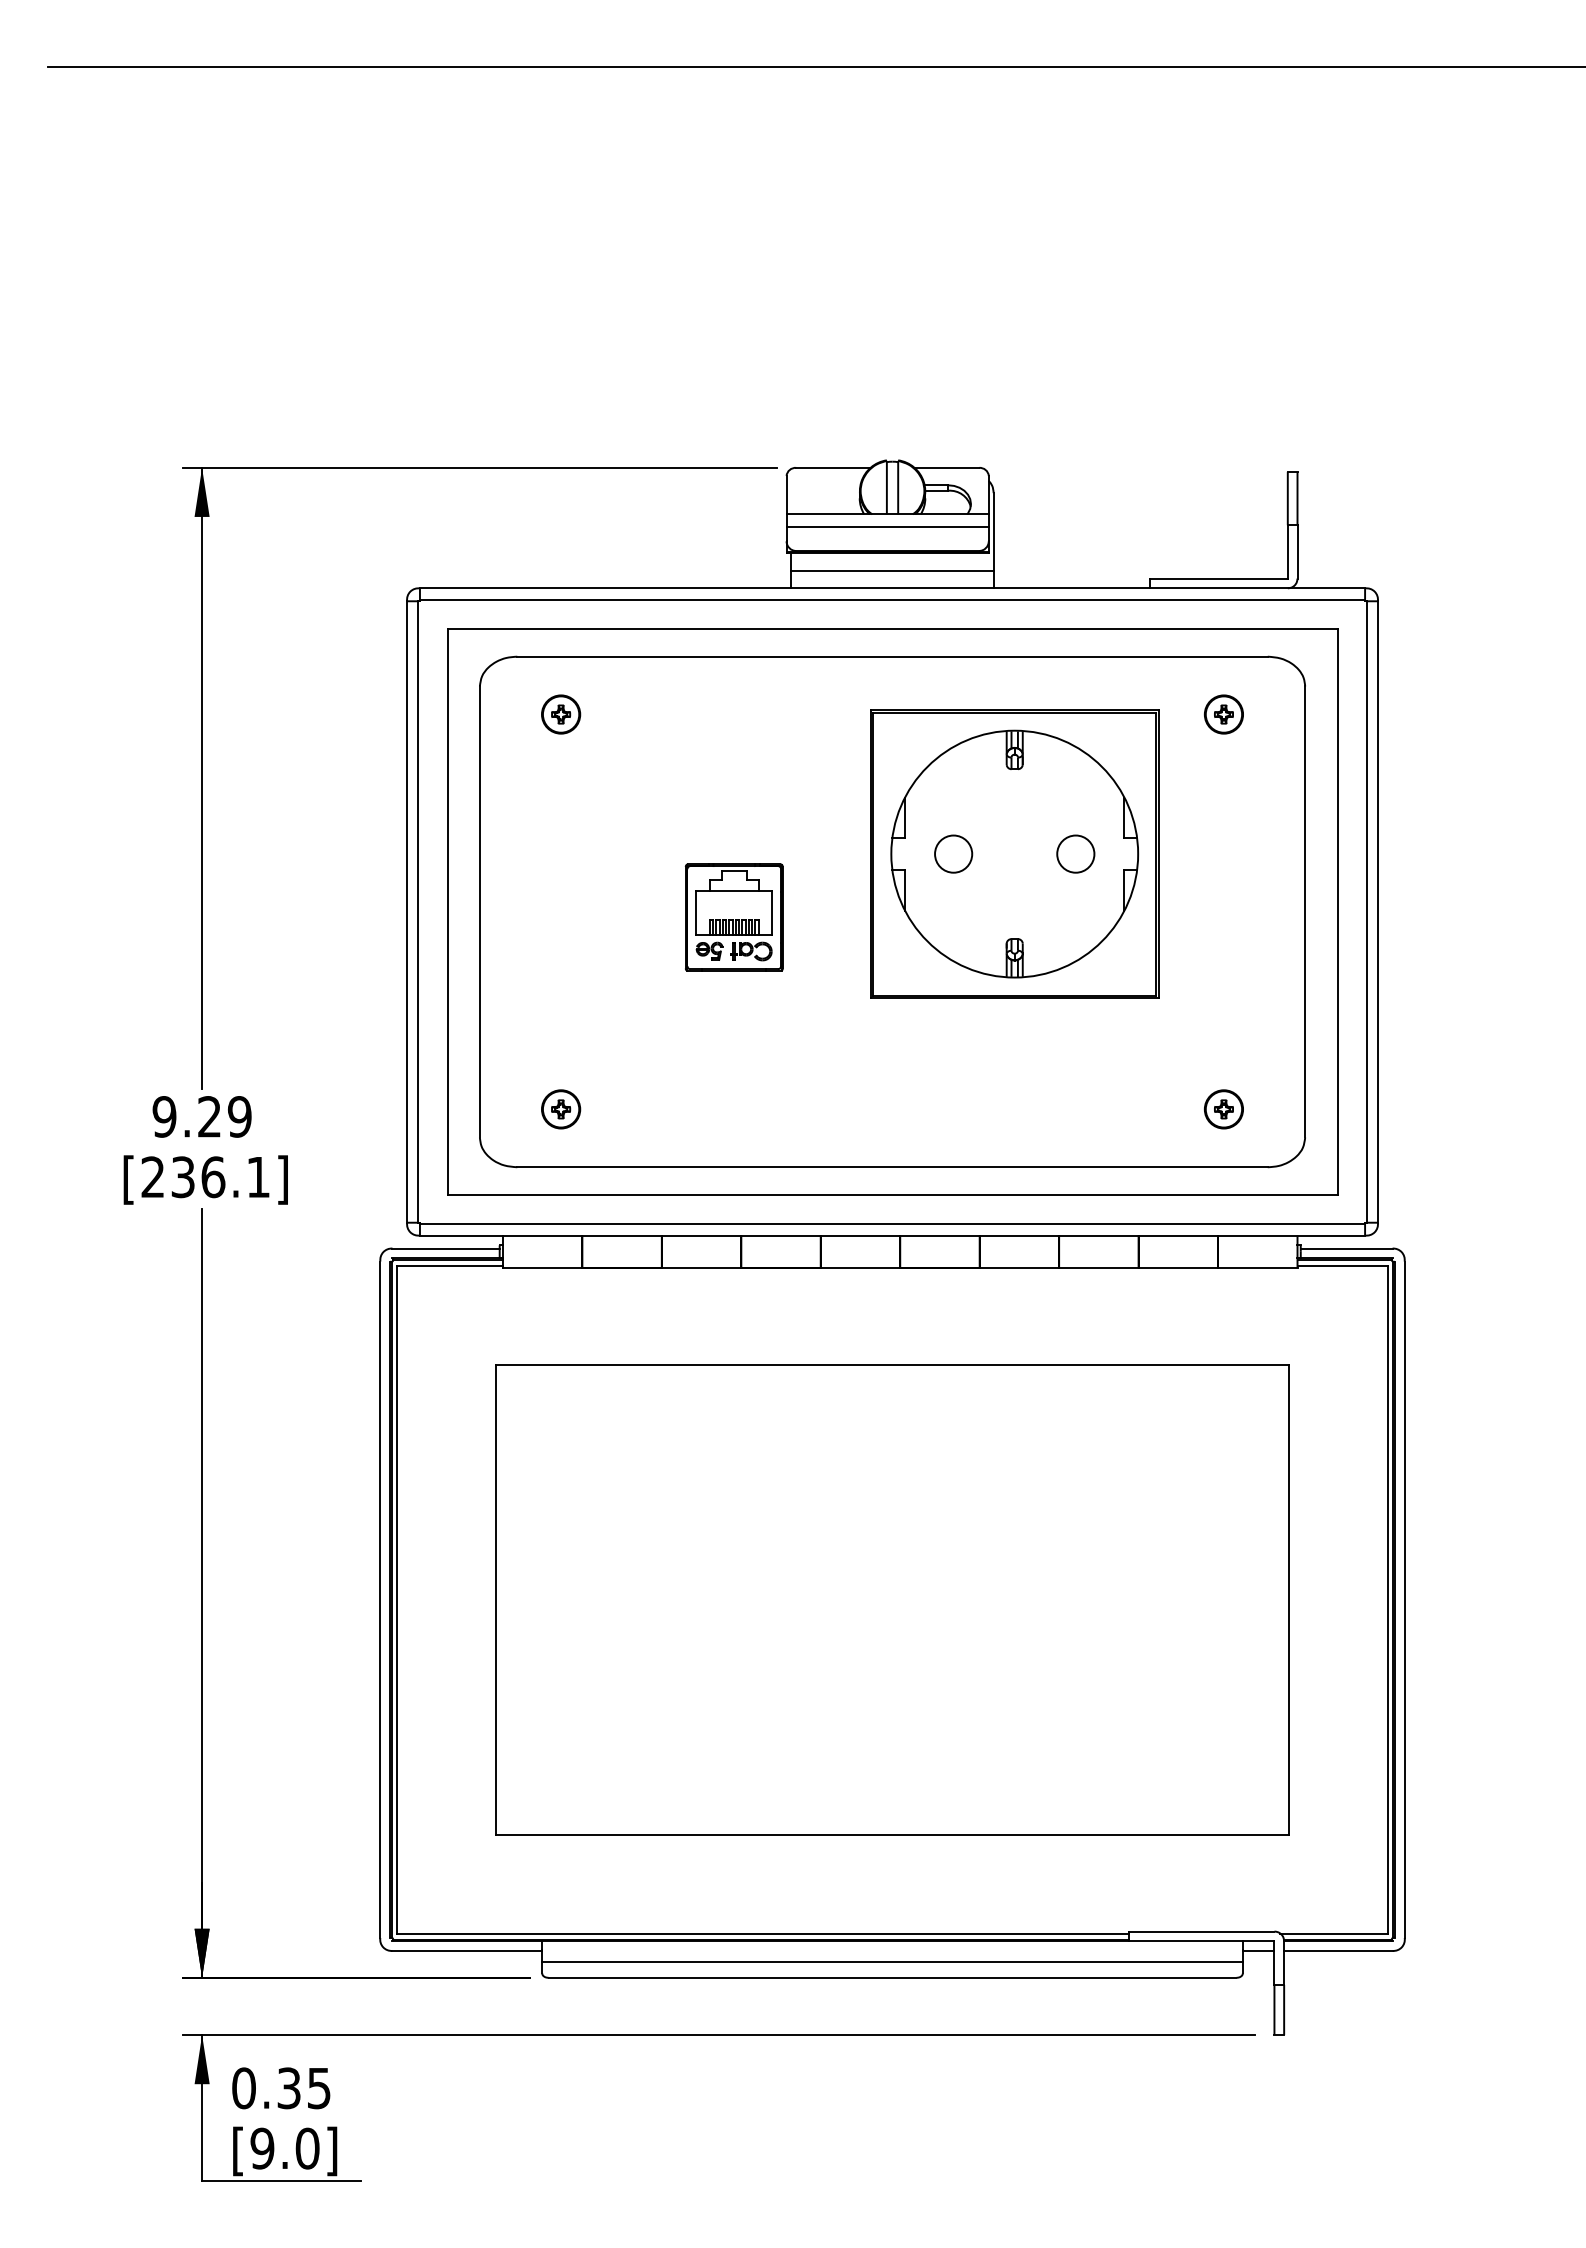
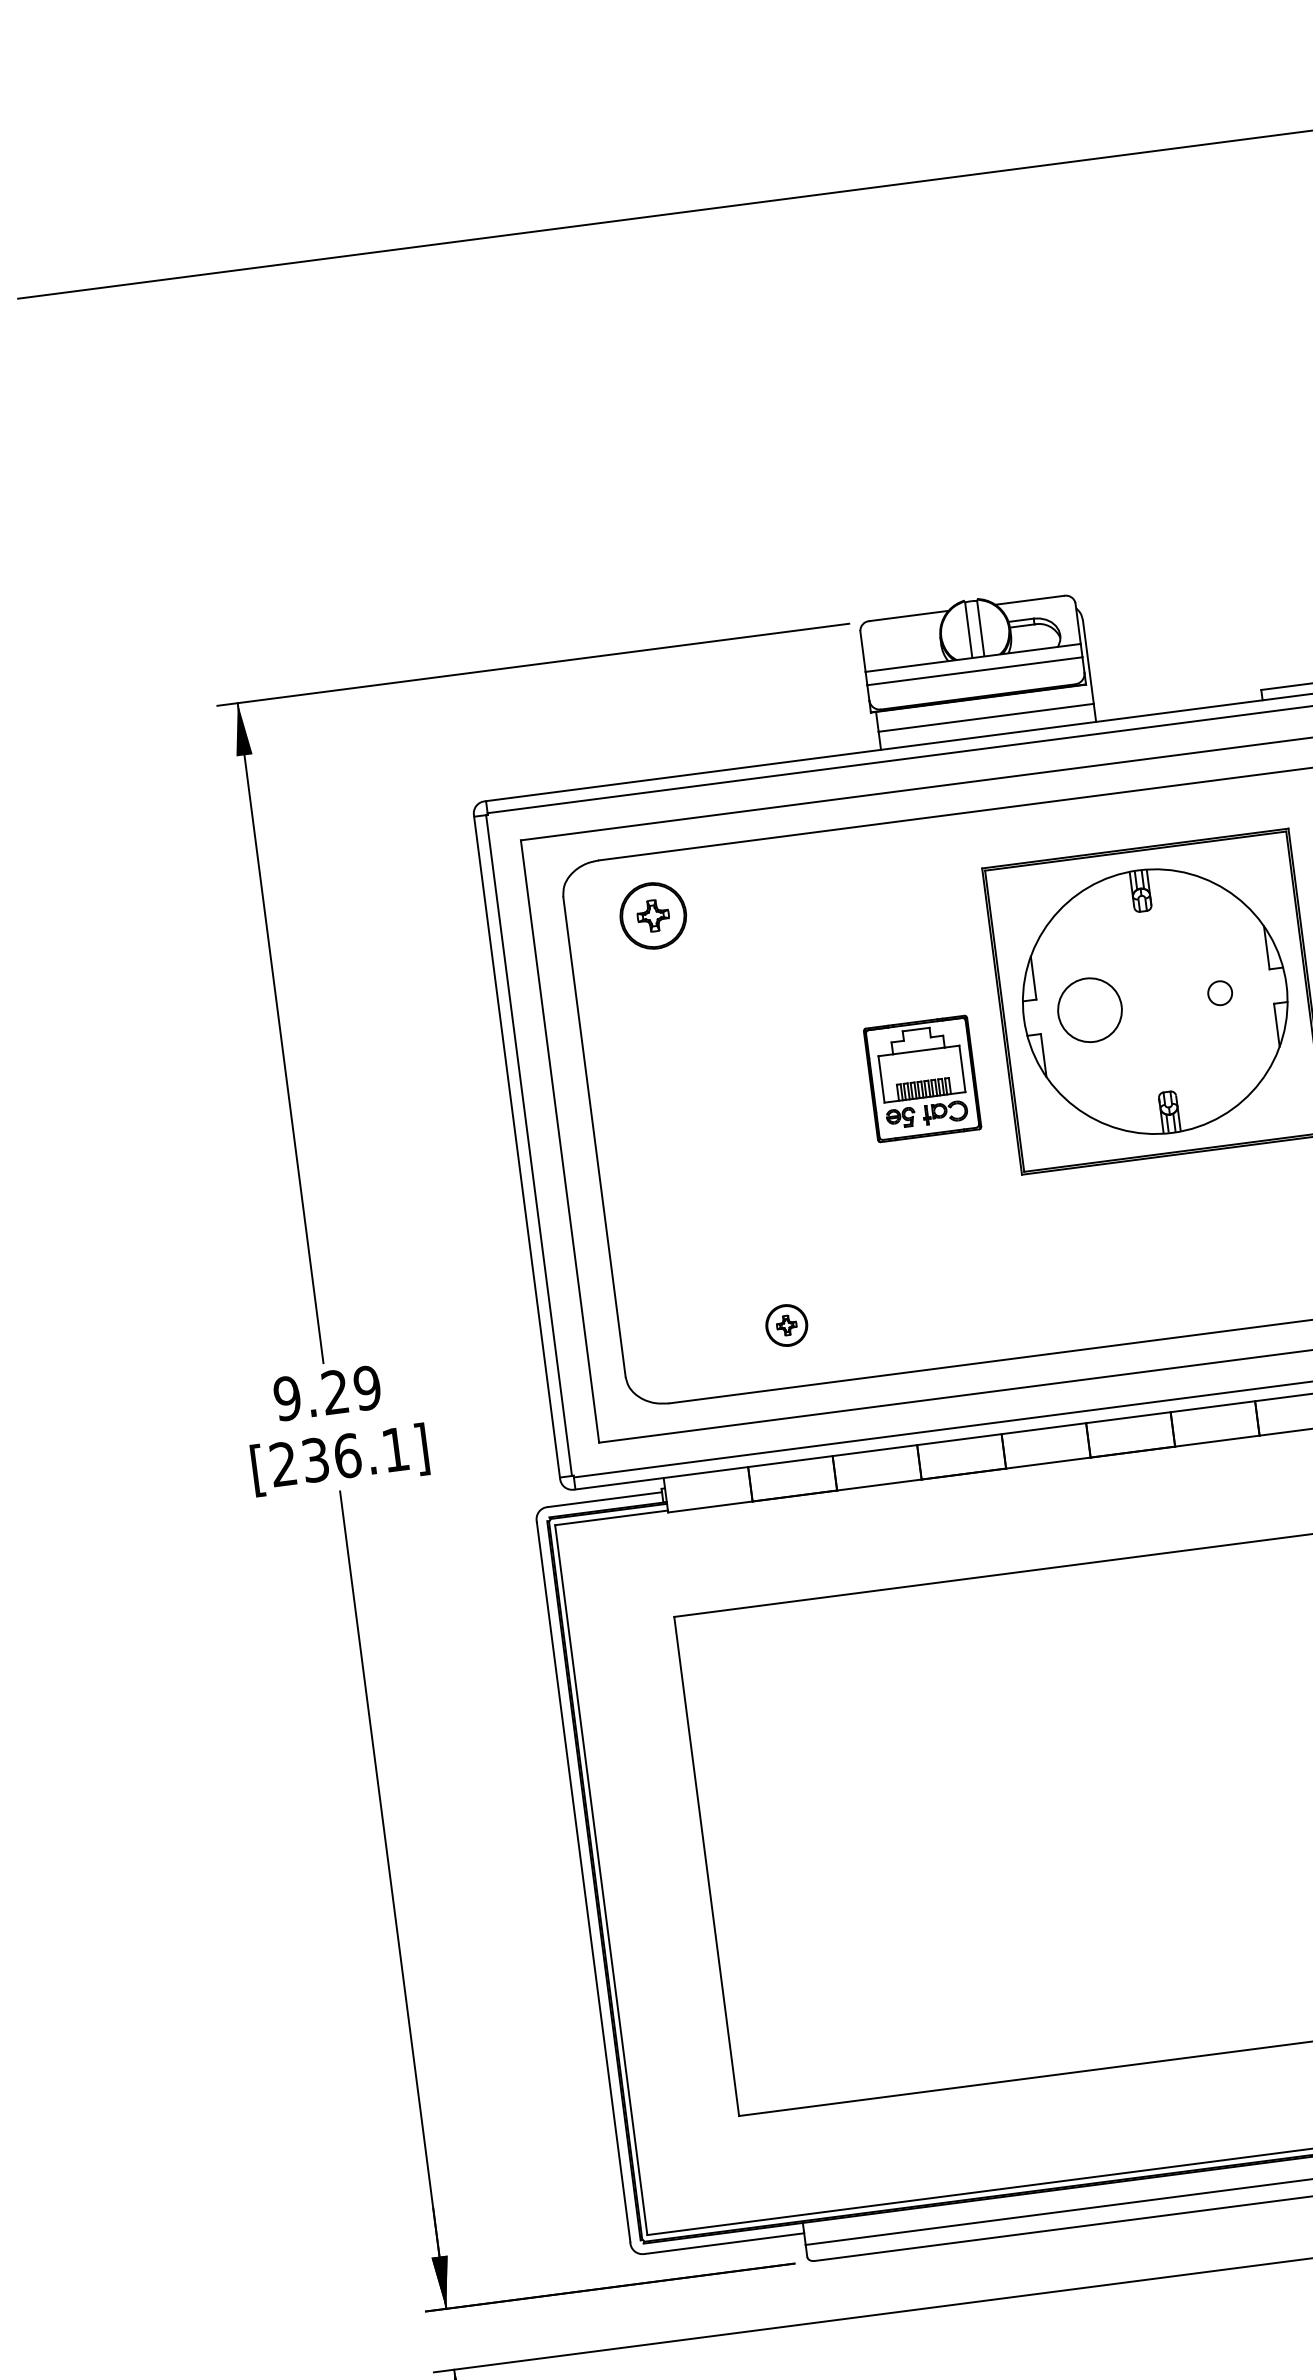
part: (561, 714) -> (653, 915), size x1.6
circle: (953, 853) -> (1090, 1009), size x1.6
circle: (1075, 853) -> (1219, 992), size x0.6
part: (733, 917) -> (921, 1078), moved
part: (561, 1109) -> (787, 1325), moved

